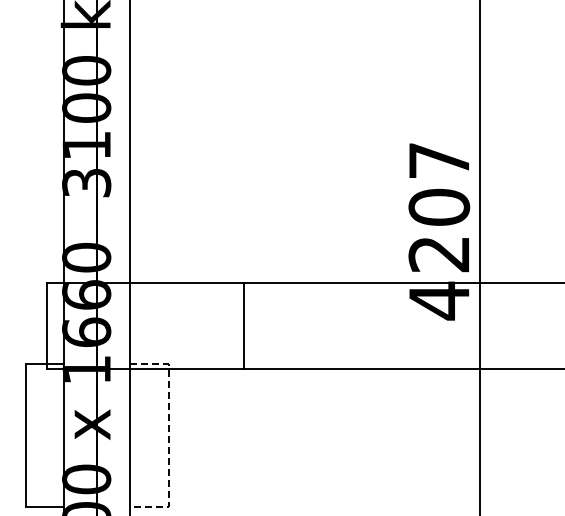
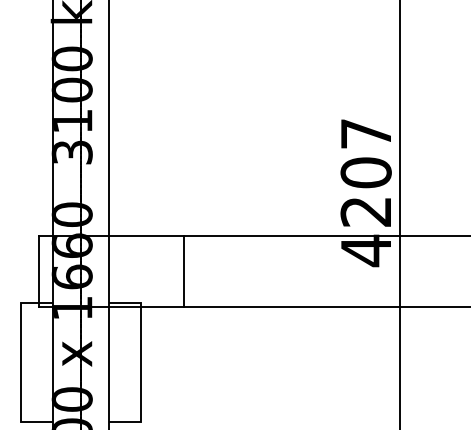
line: (244, 325) -> (184, 271), moved
line: (168, 435) -> (140, 362), dashed -> solid

